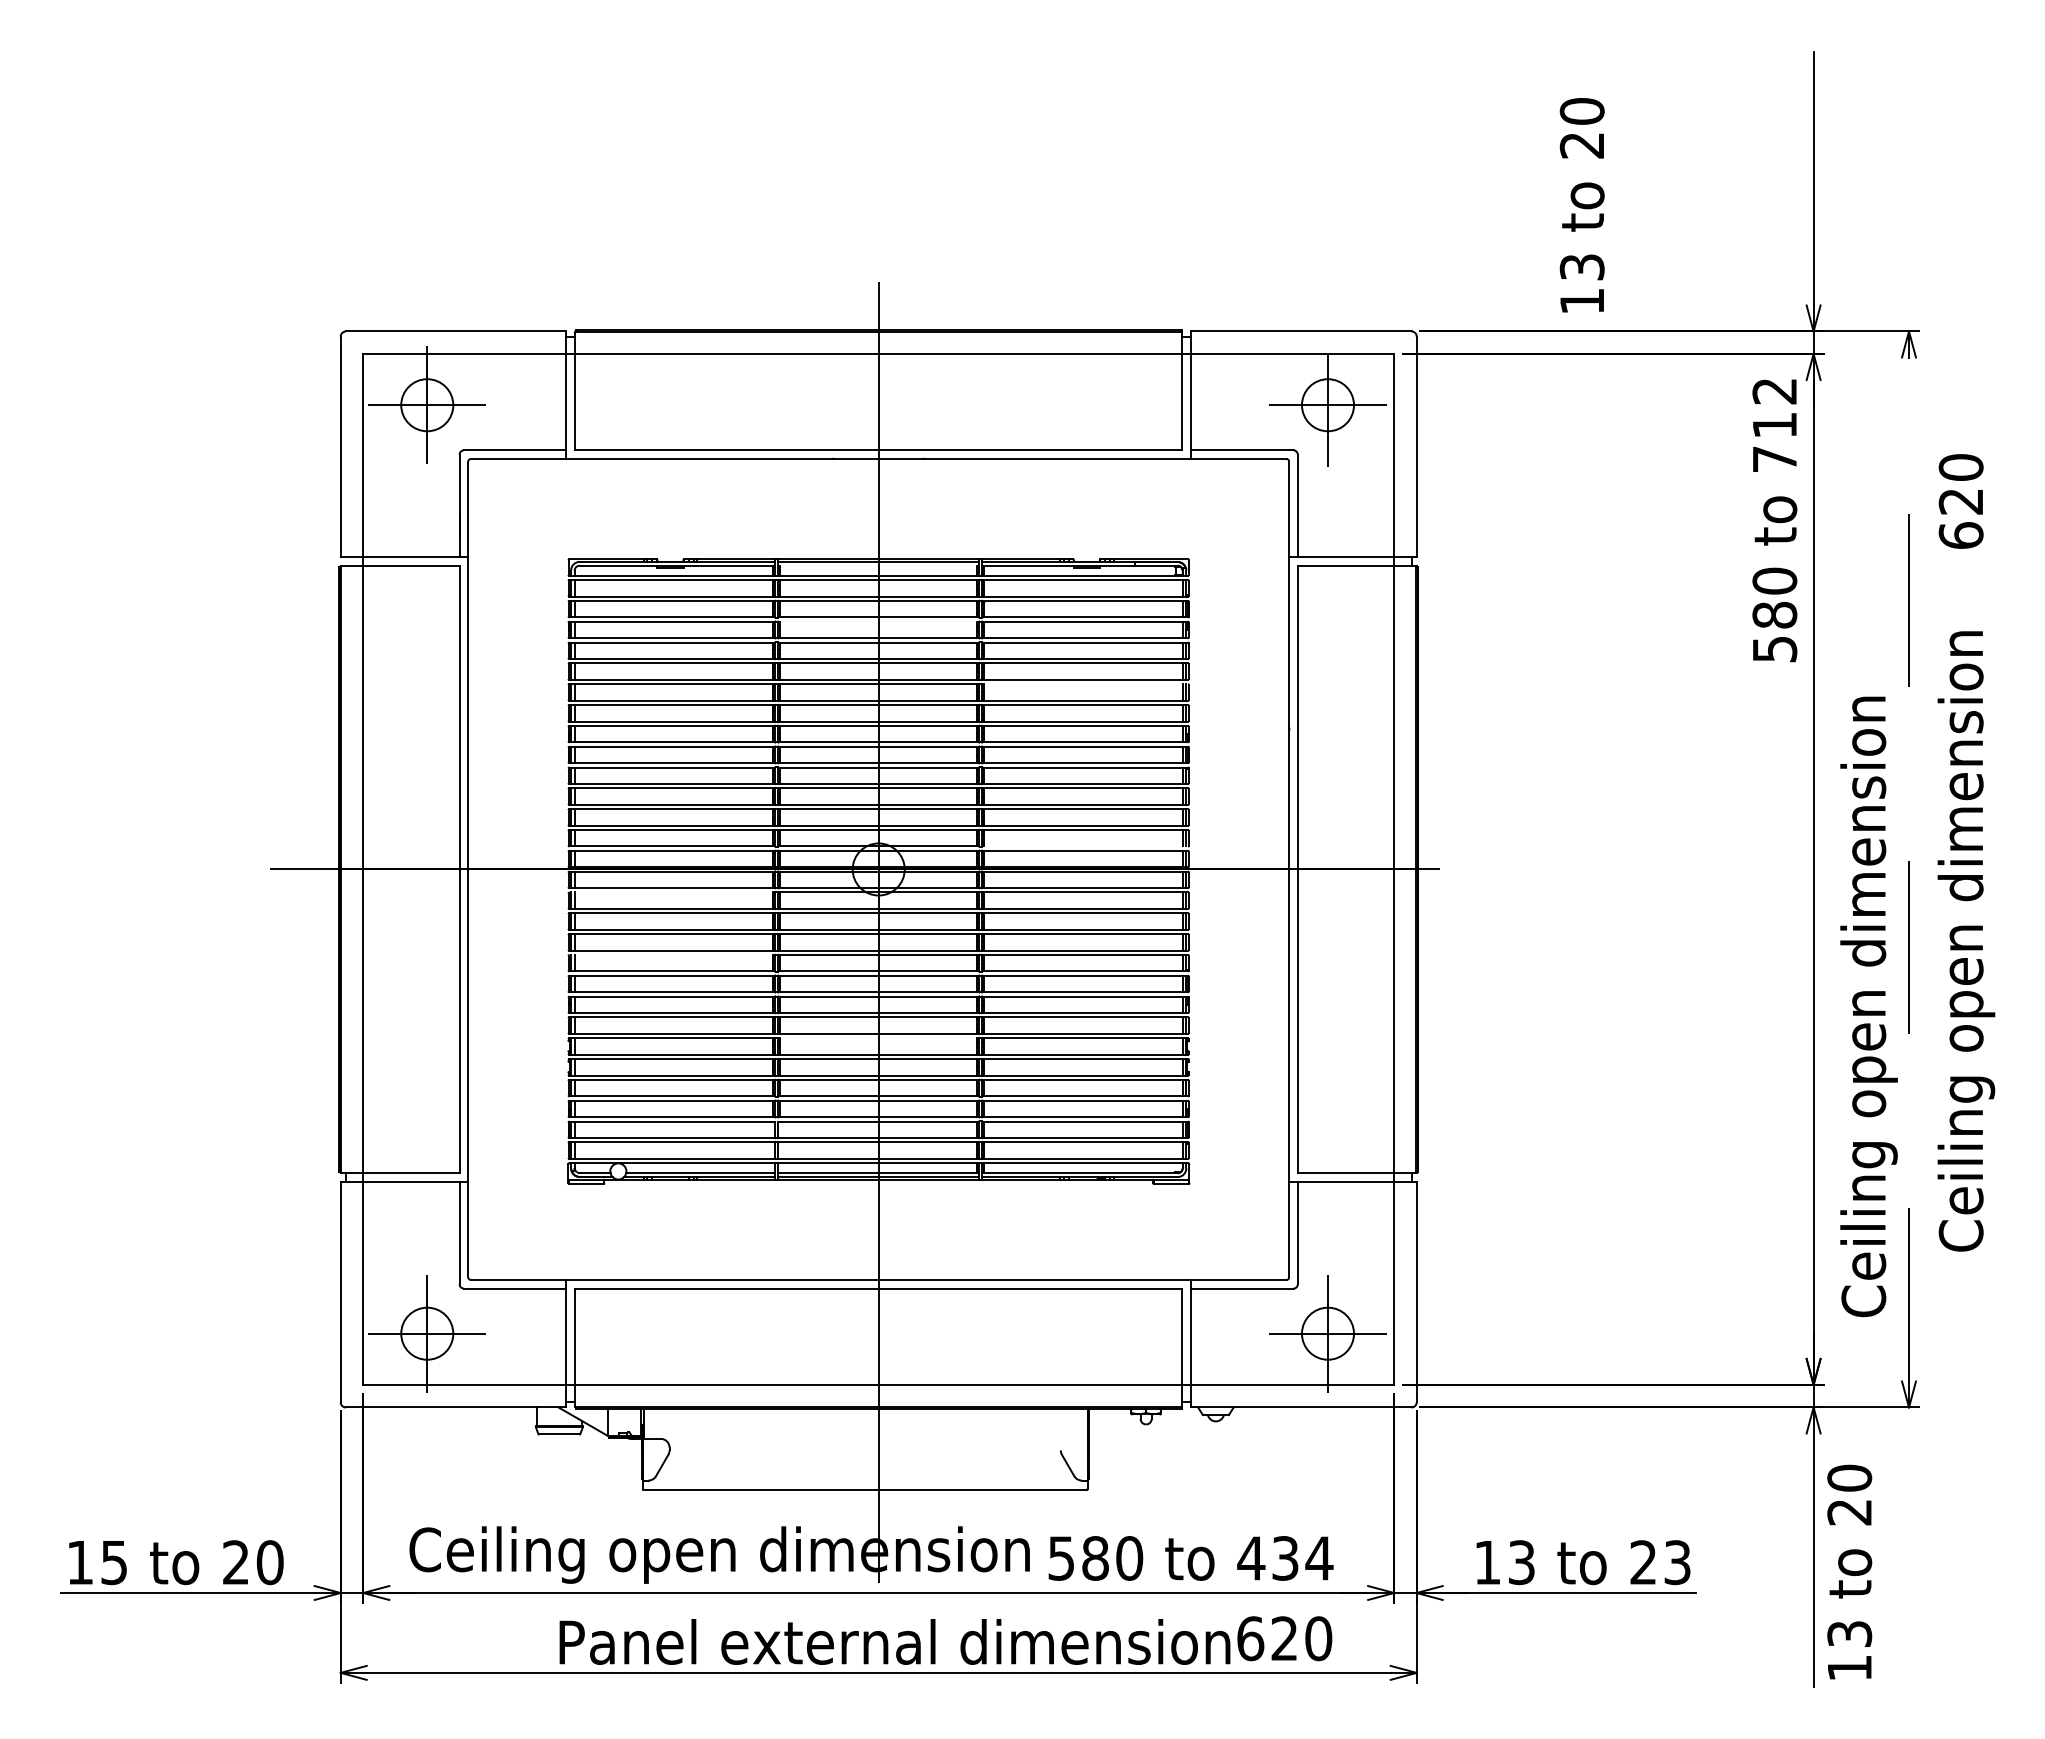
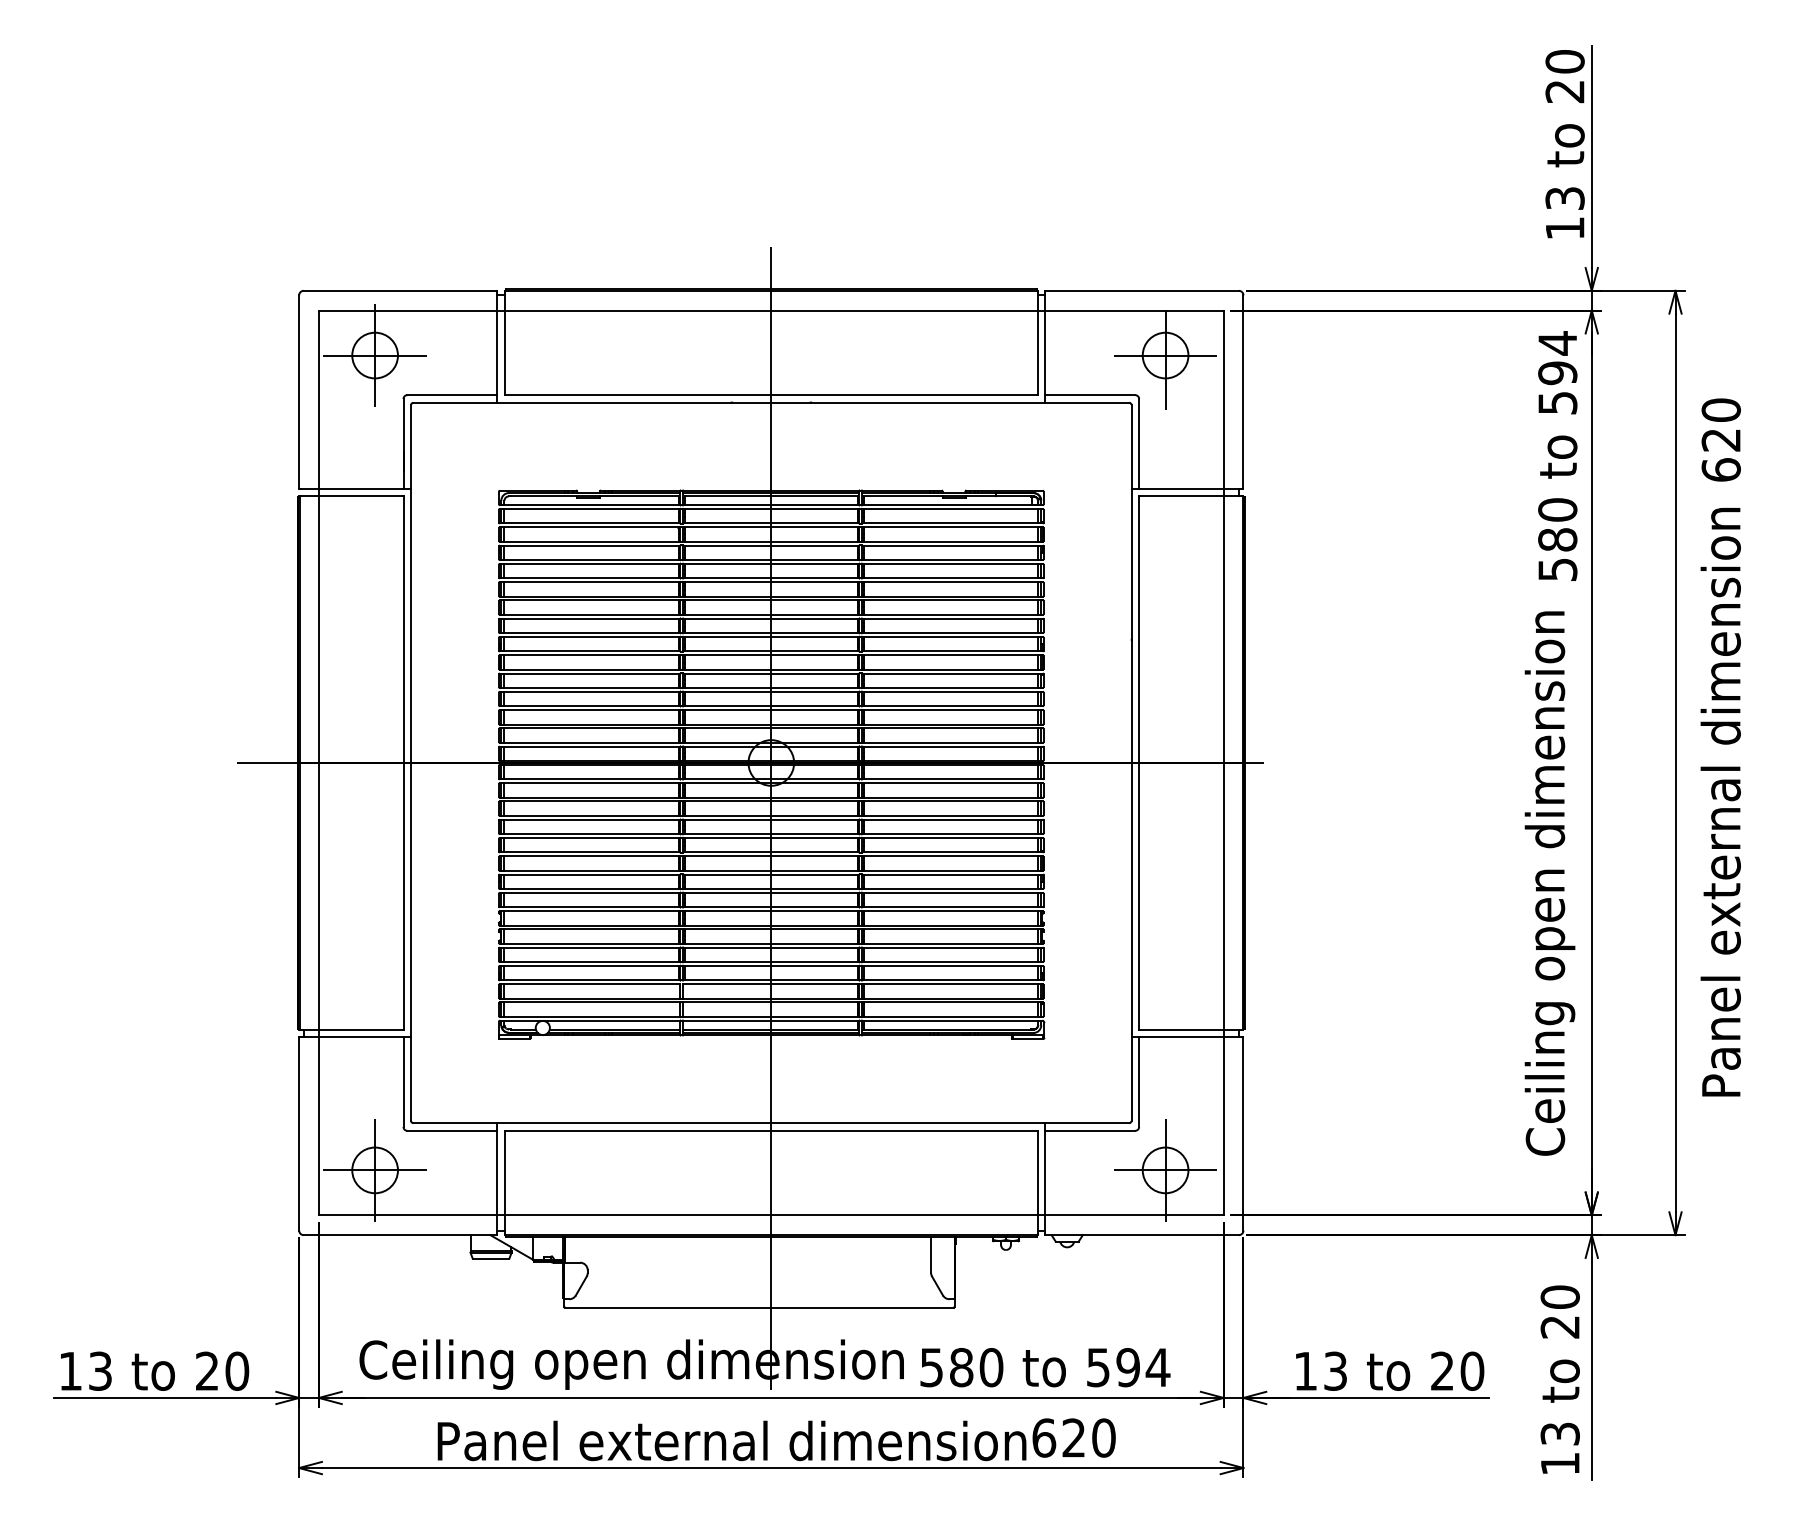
text: (1581, 205) -> (1564, 144), moved
text: (1774, 424) -> (1557, 372), 712 -> 594
line: (878, 565) -> (771, 496), added
line: (878, 621) -> (771, 545), added
line: (1085, 684) -> (952, 600), added
line: (1085, 846) -> (952, 742), added
line: (1909, 869) -> (1675, 763), dashed -> solid
line: (672, 892) -> (590, 783), added
text: (1966, 914) -> (1725, 802), Ceiling open dimension -> Panel external dimension
line: (672, 954) -> (590, 837), added
text: (1868, 1006) -> (1549, 883), moved
line: (878, 1038) -> (771, 911), added
line: (1060, 1429) -> (930, 1254), added
text: (1267, 1558) -> (1112, 1367), 434 -> 594
text: (114, 1562) -> (100, 1371), 15 -> 13
text: (1677, 1562) -> (1472, 1371), 23 -> 20
text: (1849, 1571) -> (1560, 1379), moved
text: (945, 1640) -> (776, 1439), moved

